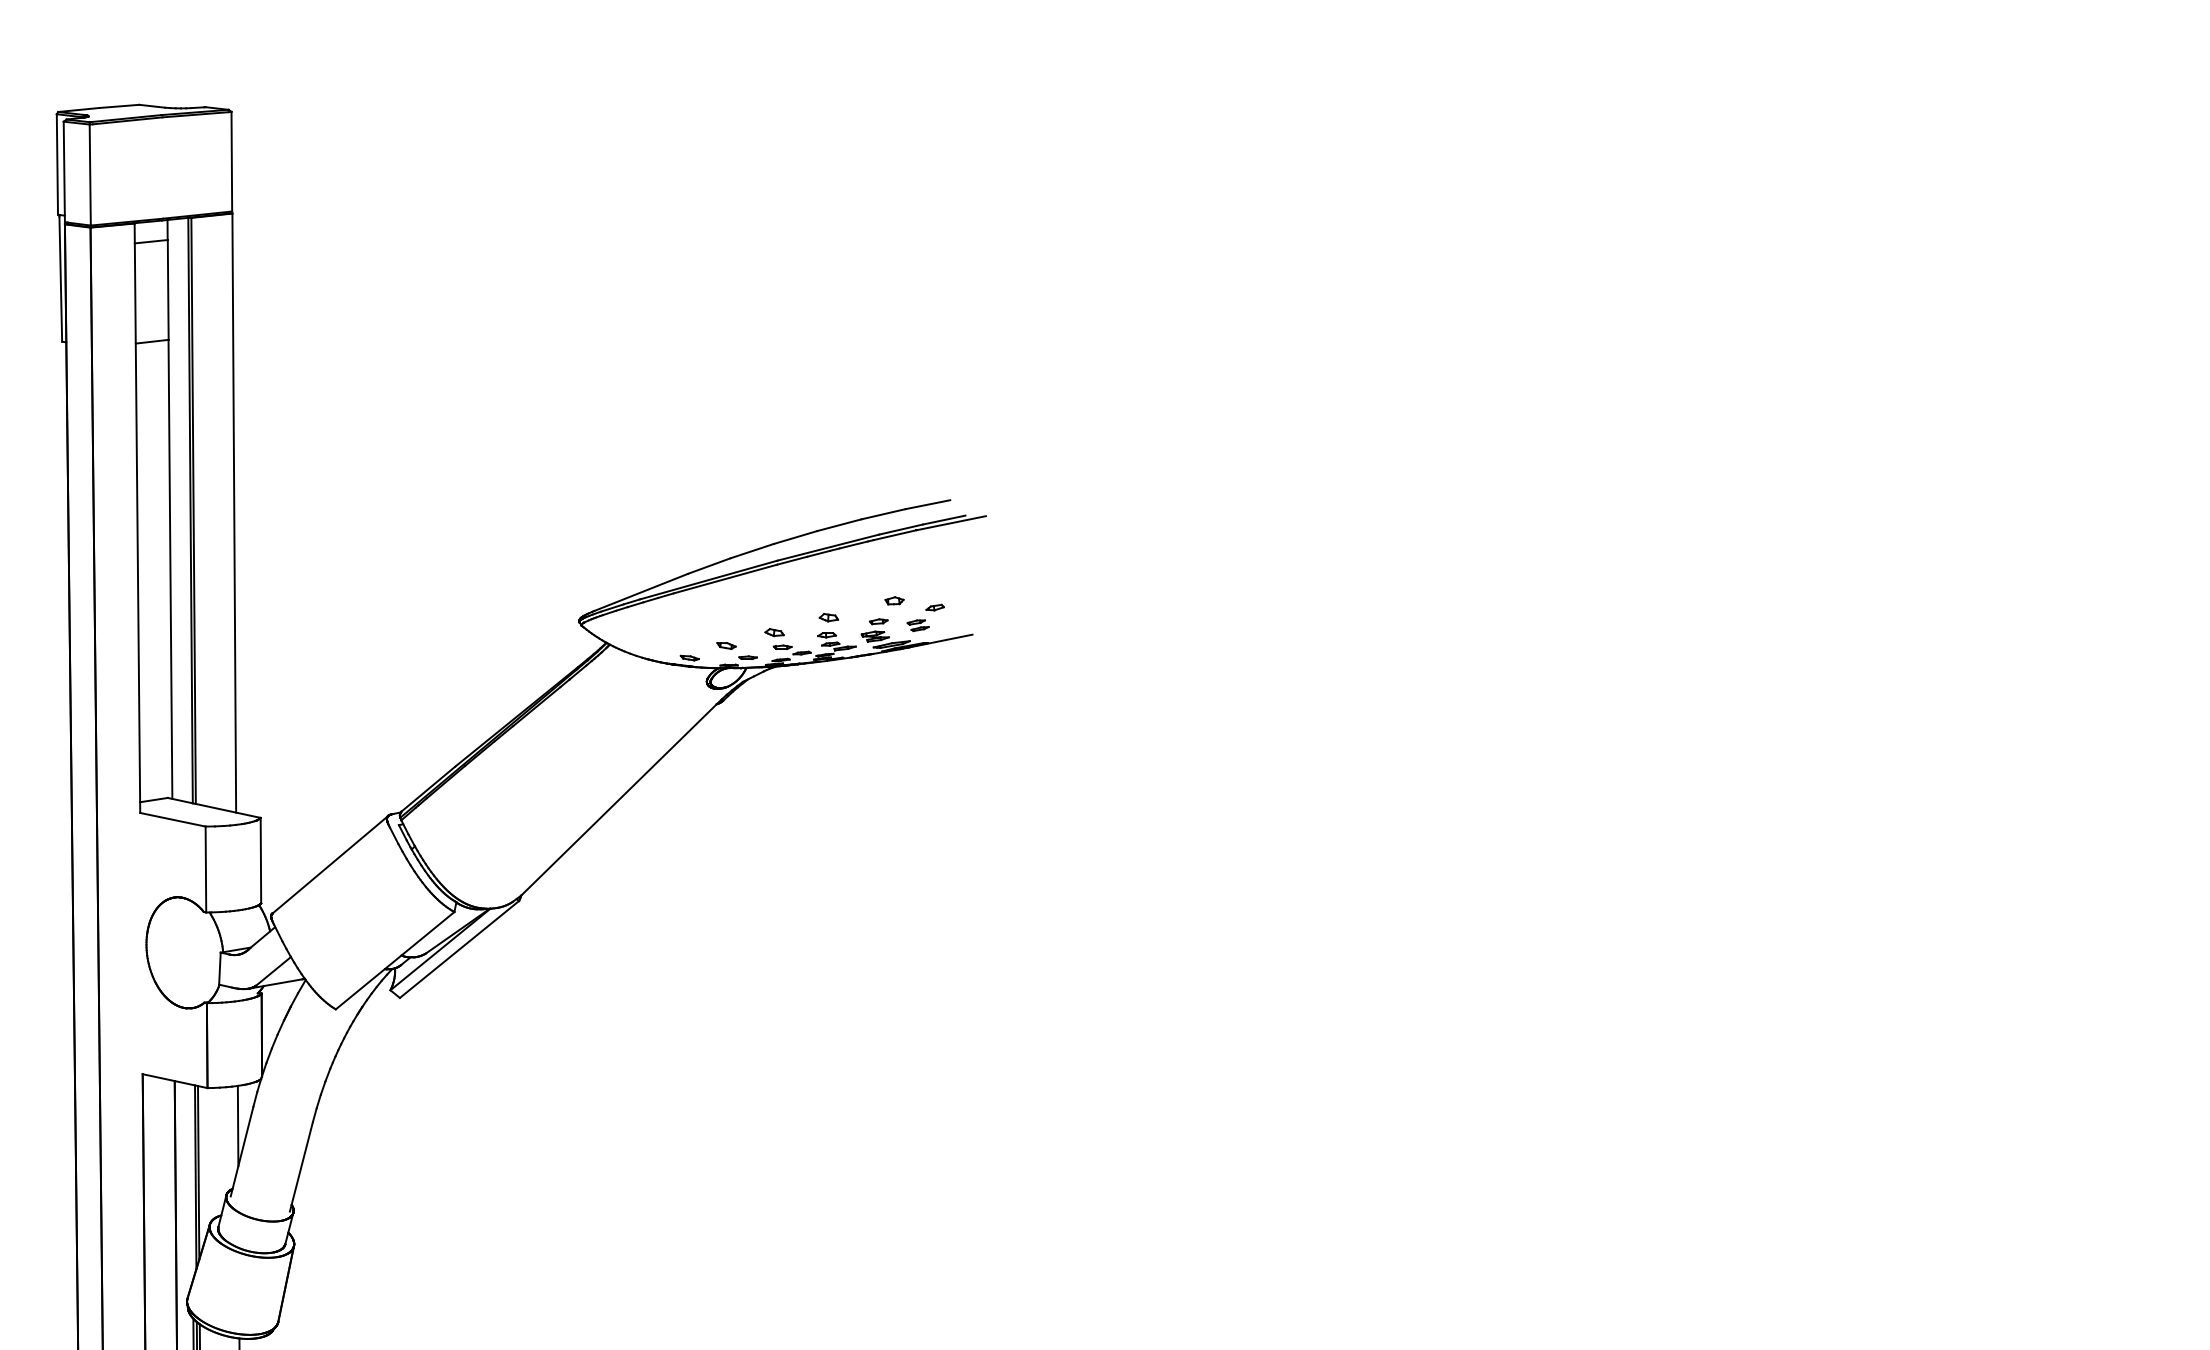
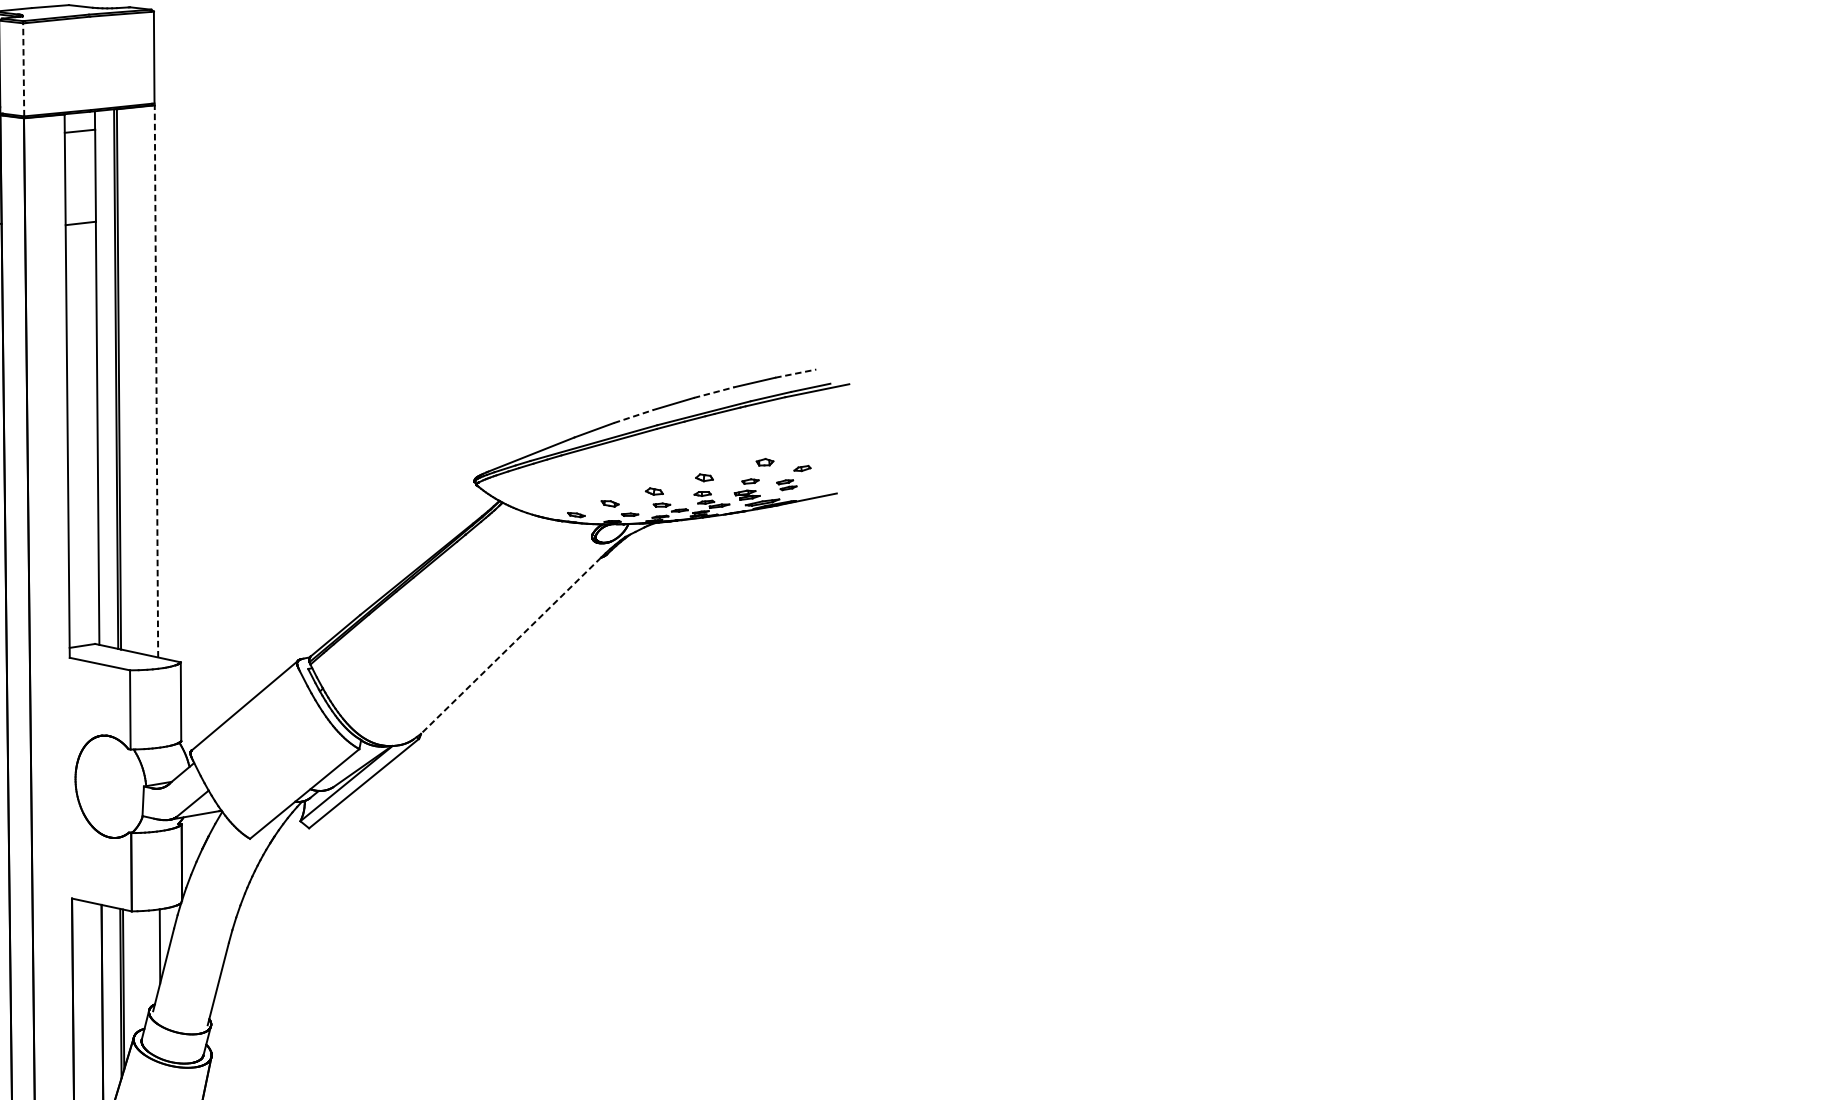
line: (90, 174) -> (23, 69), solid -> dashed
line: (927, 504) -> (795, 373), solid -> dashed
line: (234, 513) -> (156, 381), solid -> dashed
line: (839, 525) -> (714, 392), solid -> dashed
line: (752, 551) -> (634, 416), solid -> dashed
line: (618, 799) -> (510, 645), solid -> dashed

